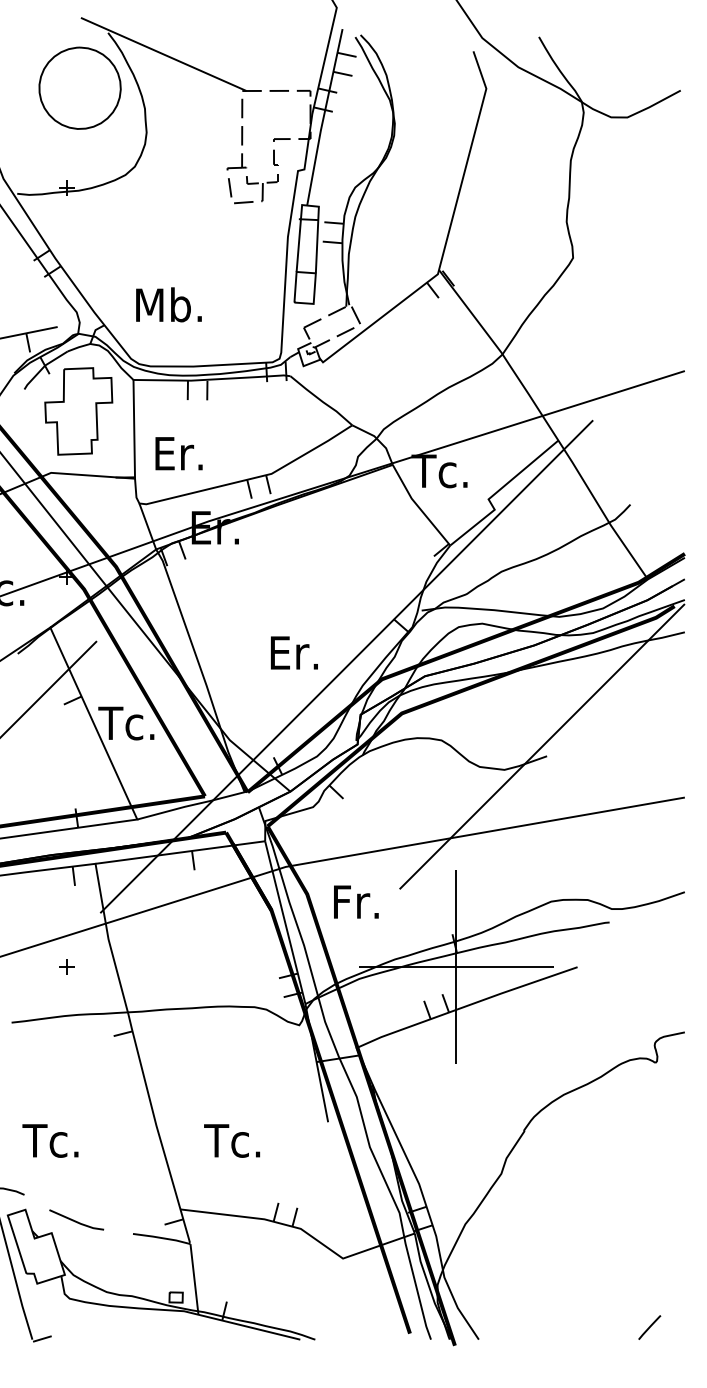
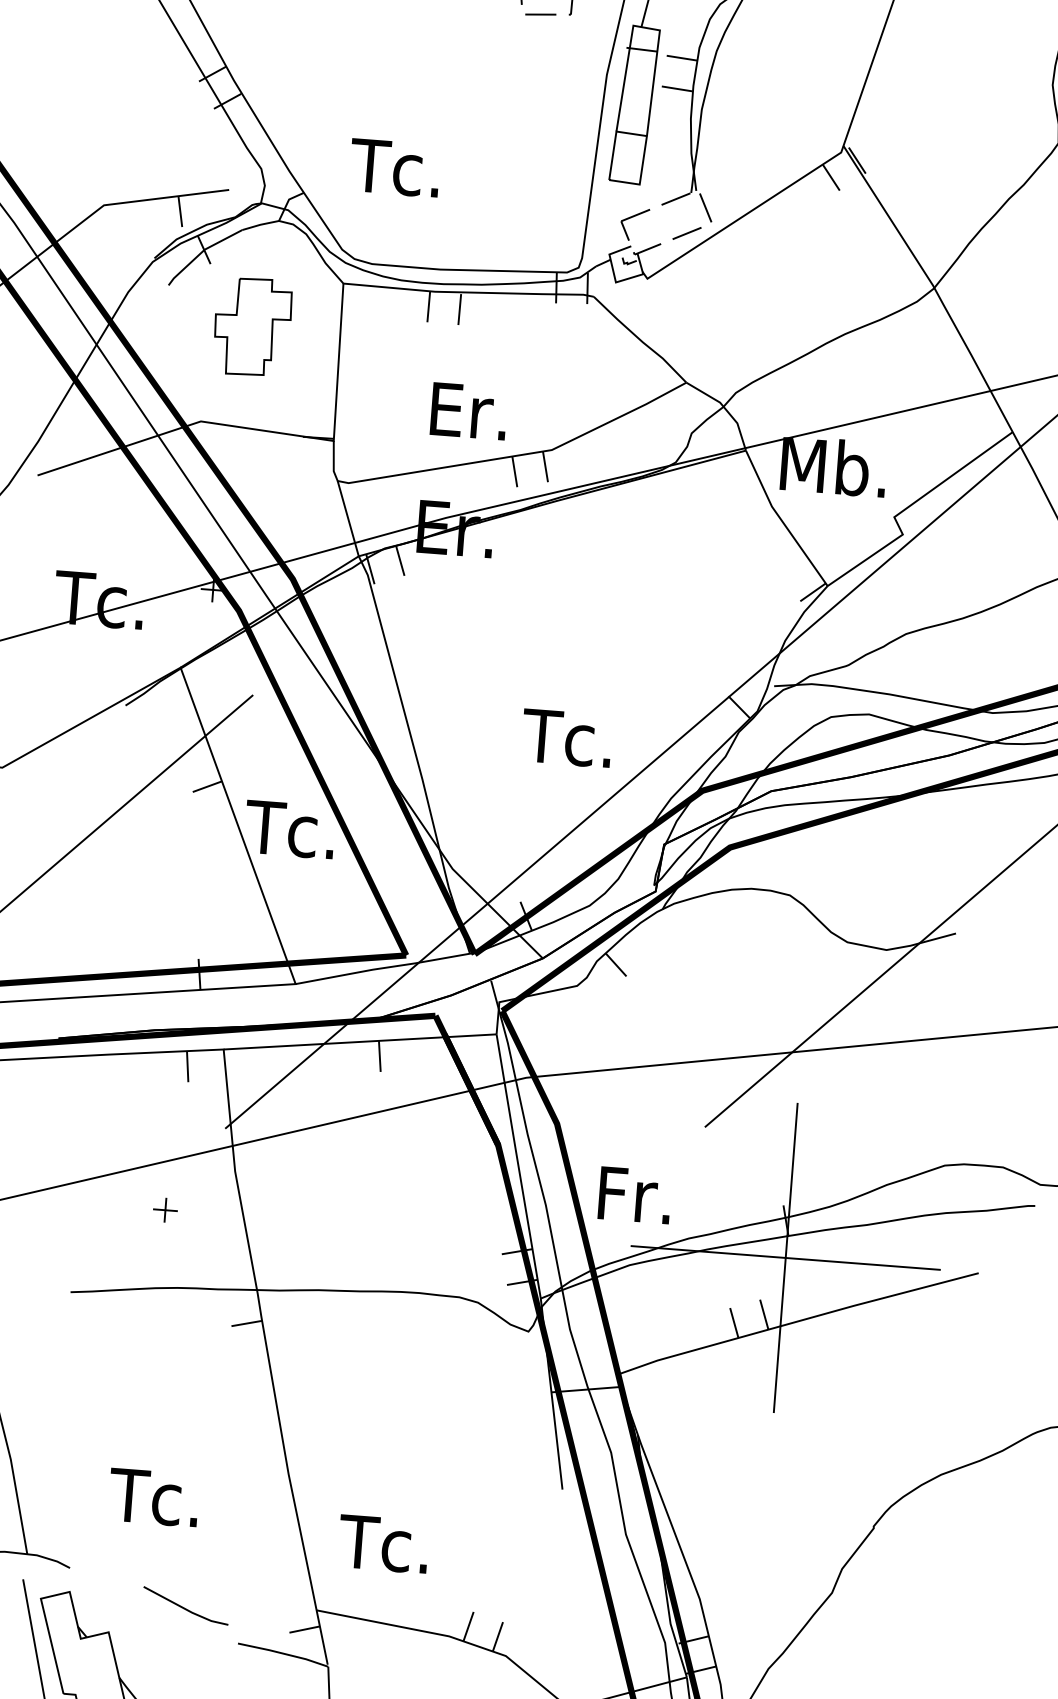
text: (166, 304) -> (405, 167), Mb. -> Tc.
part: (78, 411) -> (251, 327), size x0.7
text: (178, 453) -> (468, 410), moved
text: (446, 470) -> (830, 466), Tc. -> Mb.
text: (294, 653) -> (566, 738), Er. -> Tc.
text: (356, 901) -> (635, 1194), moved
text: (50, 1140) -> (153, 1496), moved
text: (232, 1140) -> (384, 1543), moved
line: (75, 1220) -> (183, 1606), moved

